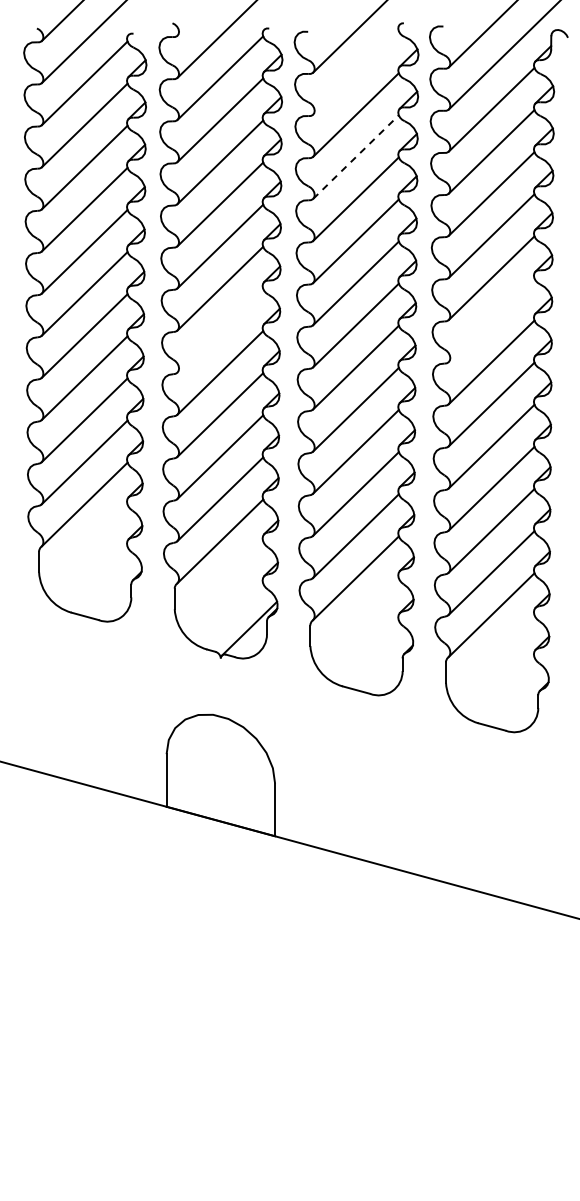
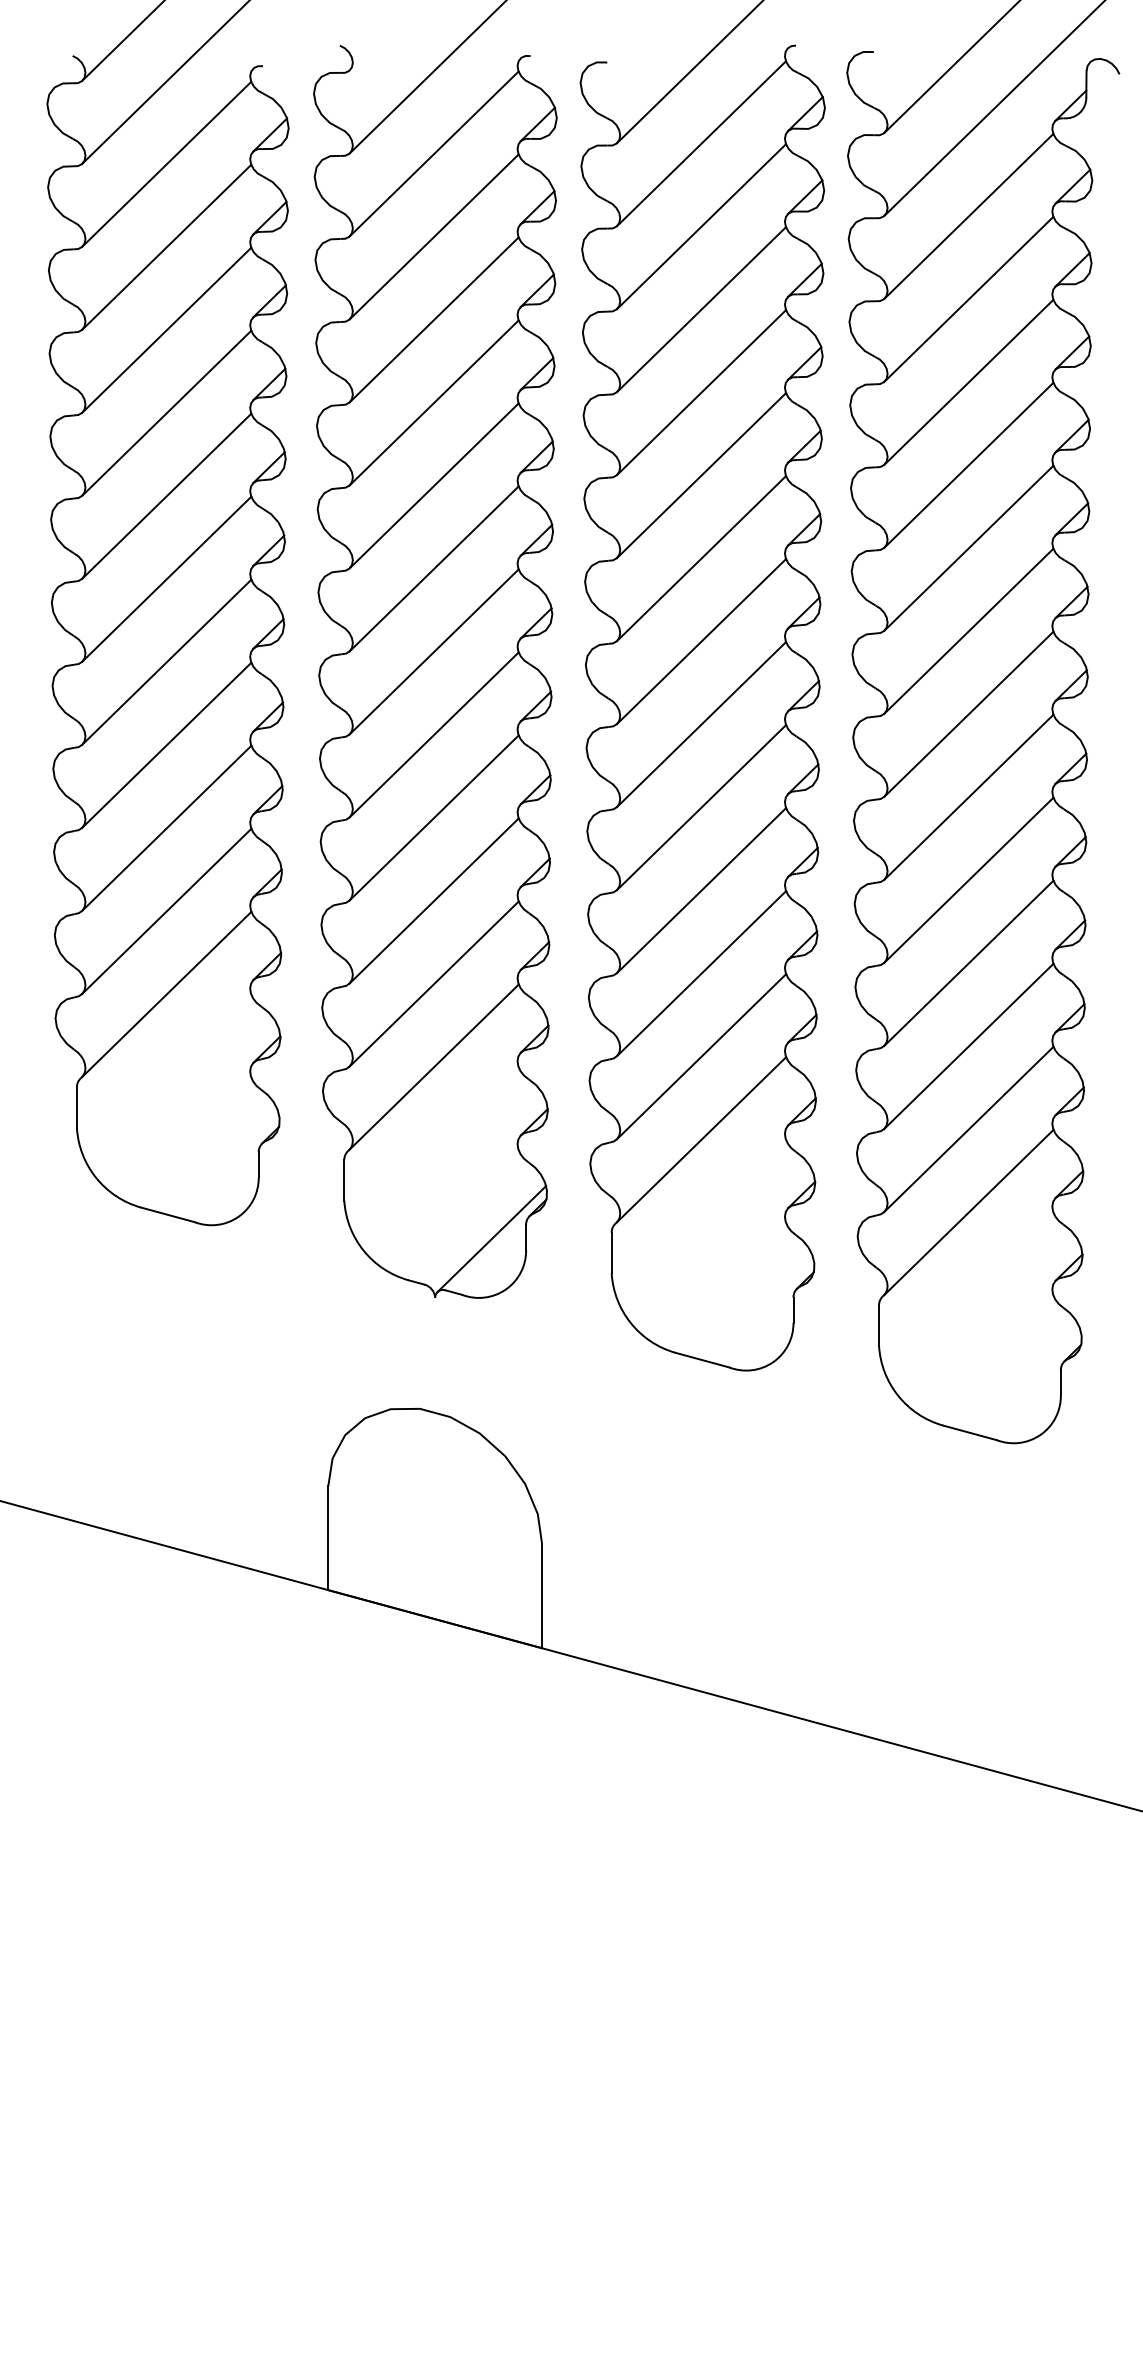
line: (355, 72) -> (700, 142), added
line: (356, 157) -> (702, 310), dashed -> solid
line: (491, 320) -> (968, 631), added
line: (220, 330) -> (434, 651), added

